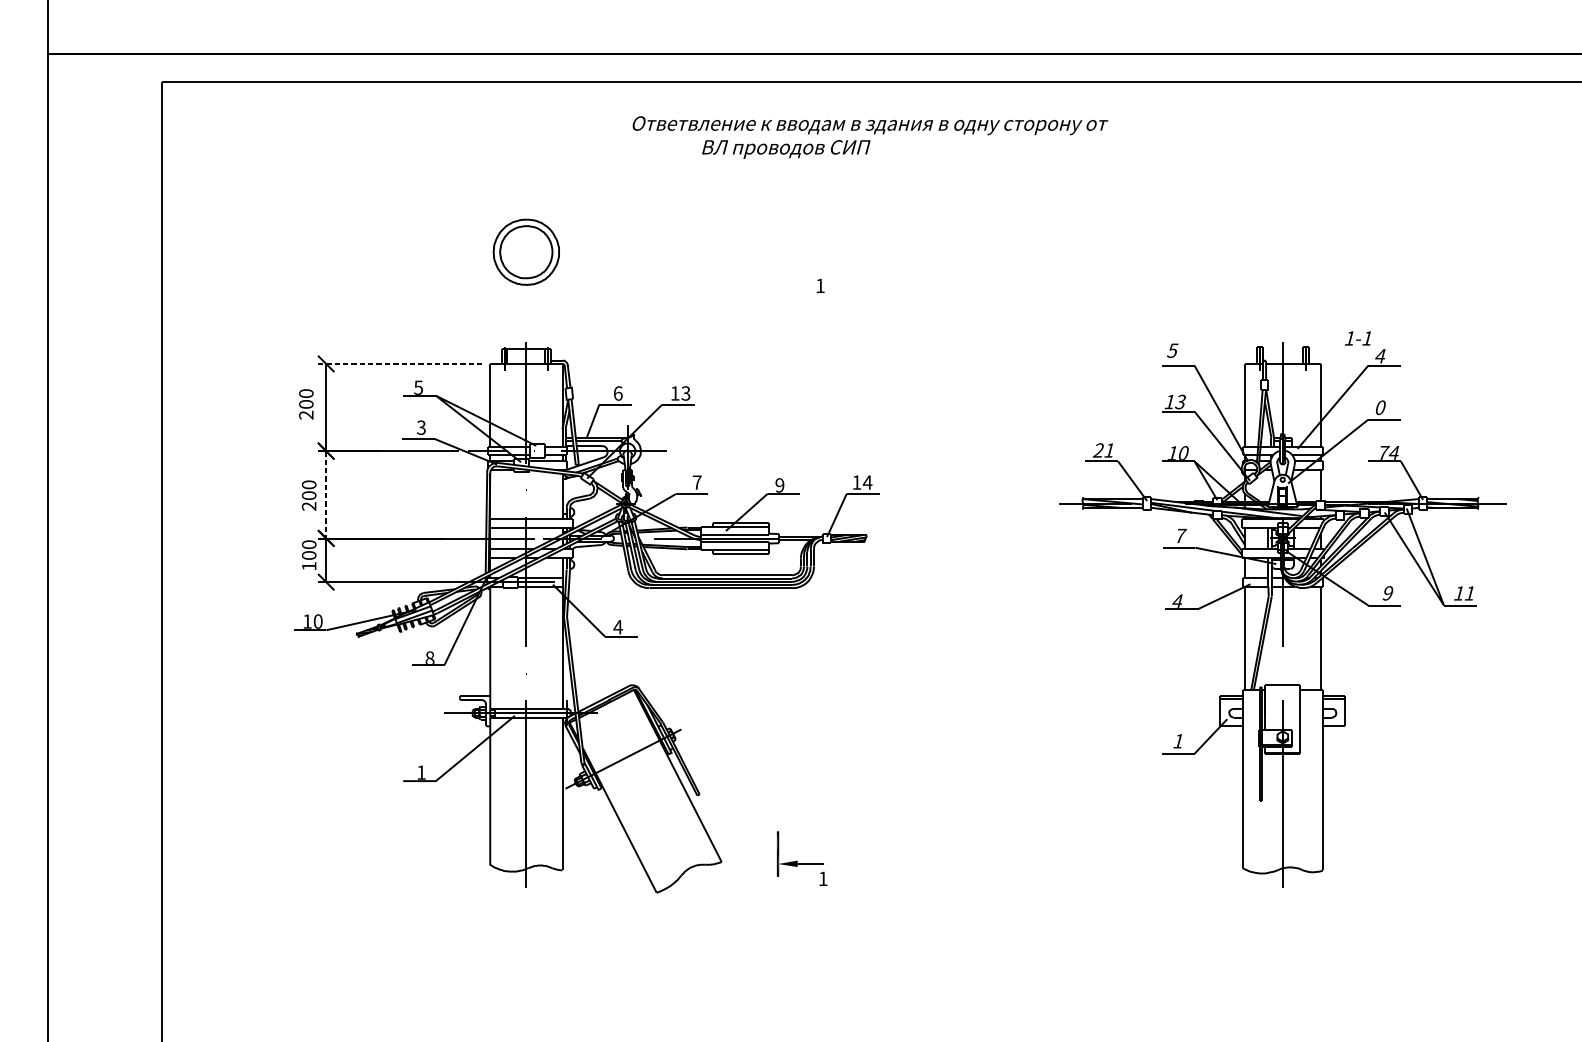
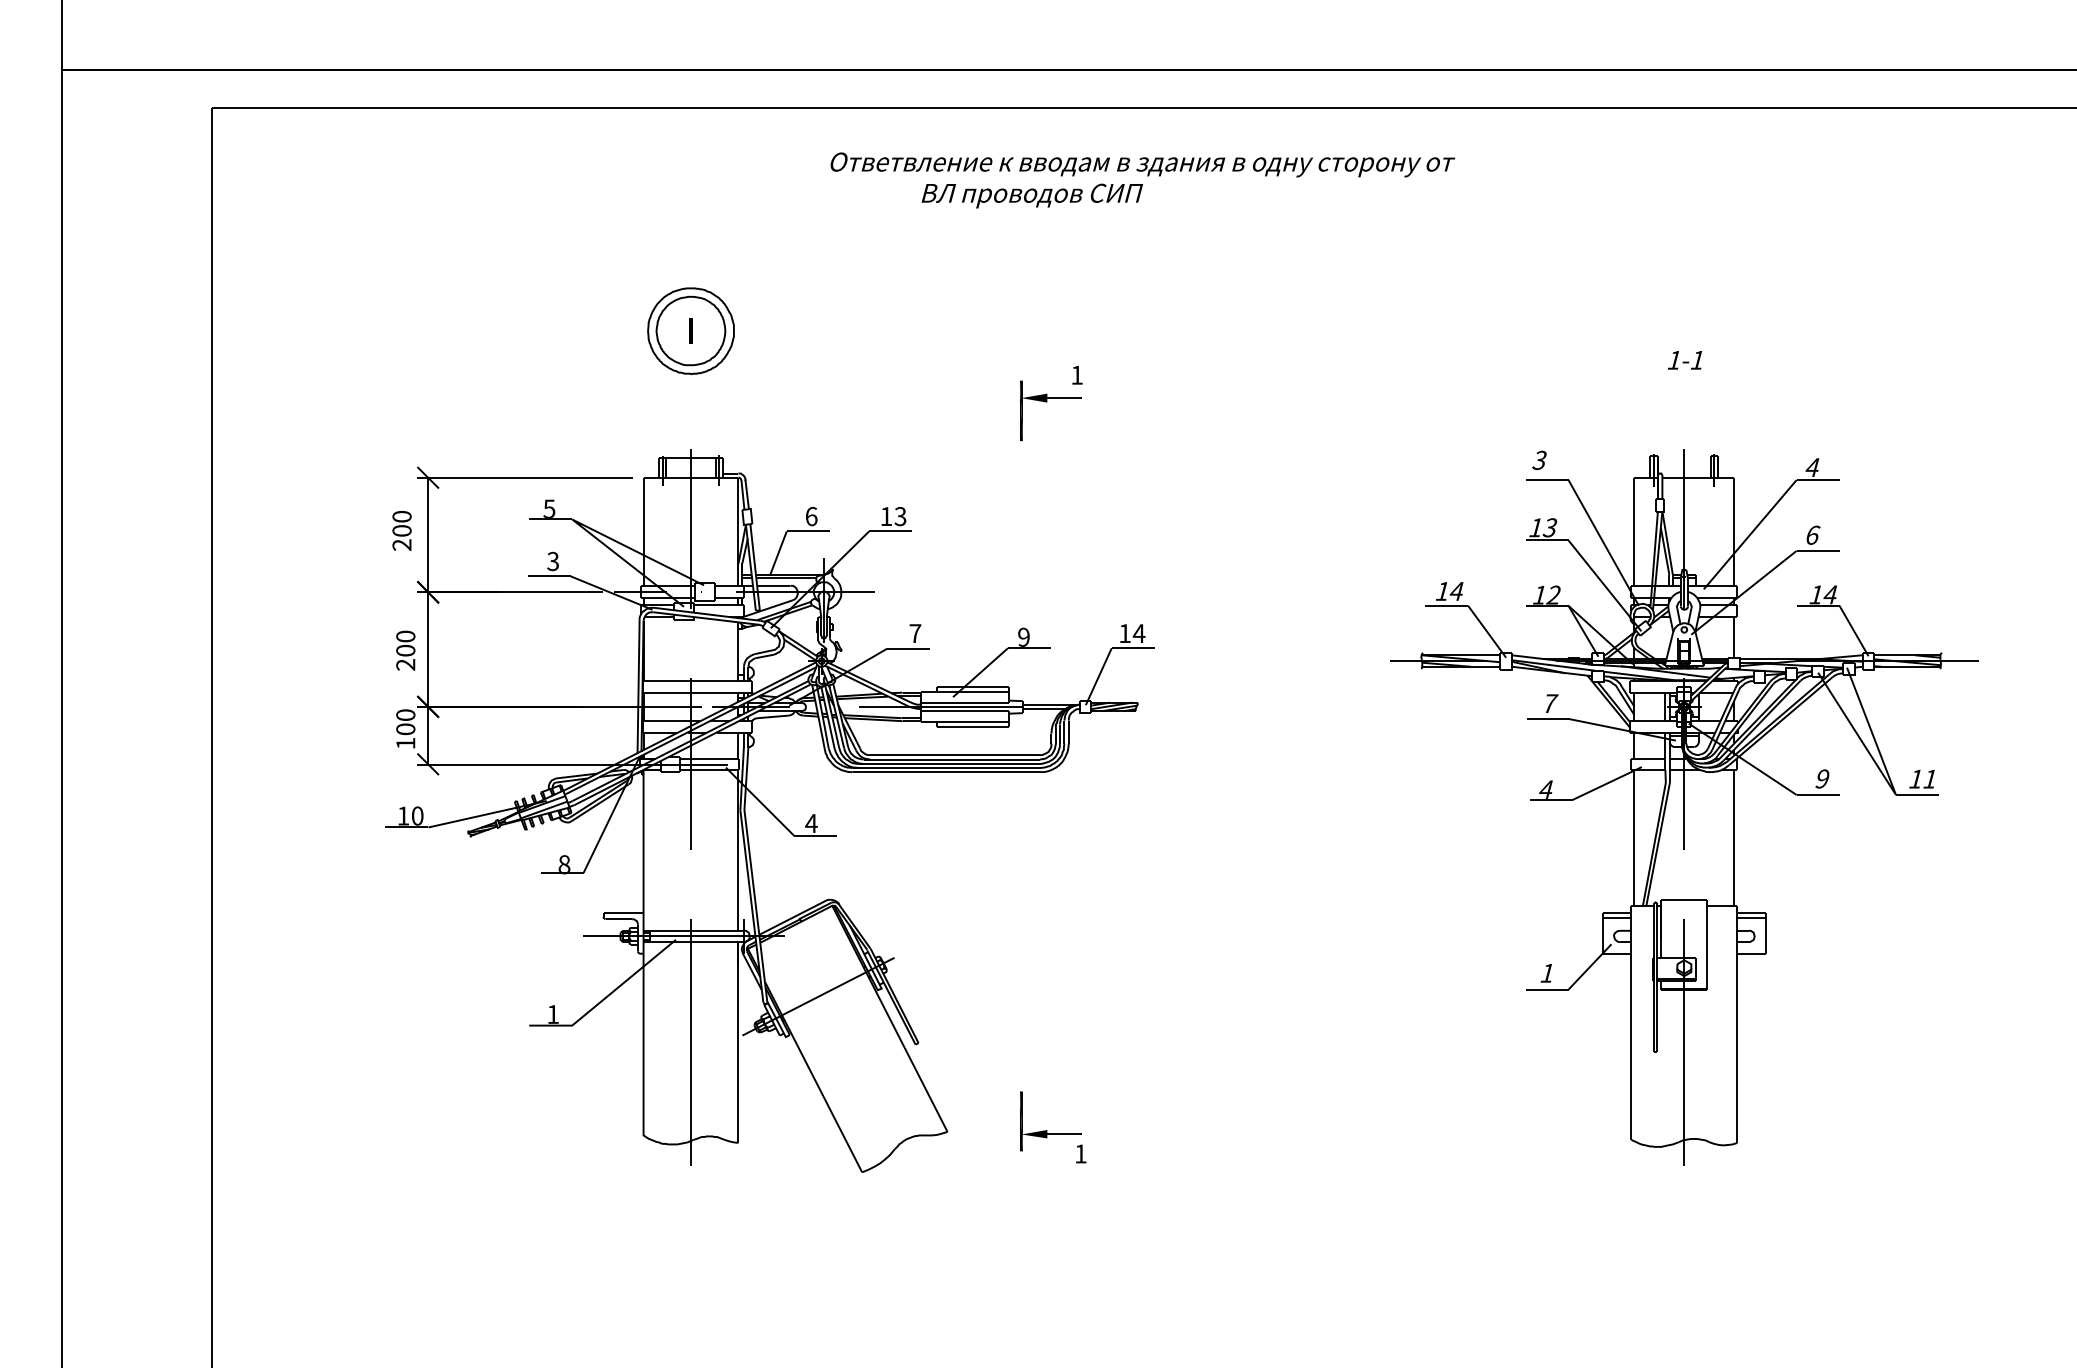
fill: (525, 252) -> (690, 331), added
part: (797, 306) -> (1047, 402), added
text: (1357, 338) -> (1684, 360), moved
text: (1174, 350) -> (1541, 459), 5 -> 3
line: (400, 363) -> (525, 477), dashed -> solid
text: (1381, 407) -> (1813, 534), 0 -> 6
text: (1103, 449) -> (1448, 590), 21 -> 14
text: (1183, 452) -> (1553, 594), 10 -> 12
text: (1383, 452) -> (1816, 594), 74 -> 14
line: (325, 495) -> (427, 650), dashed -> solid

